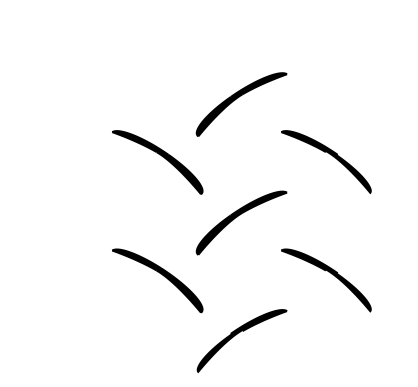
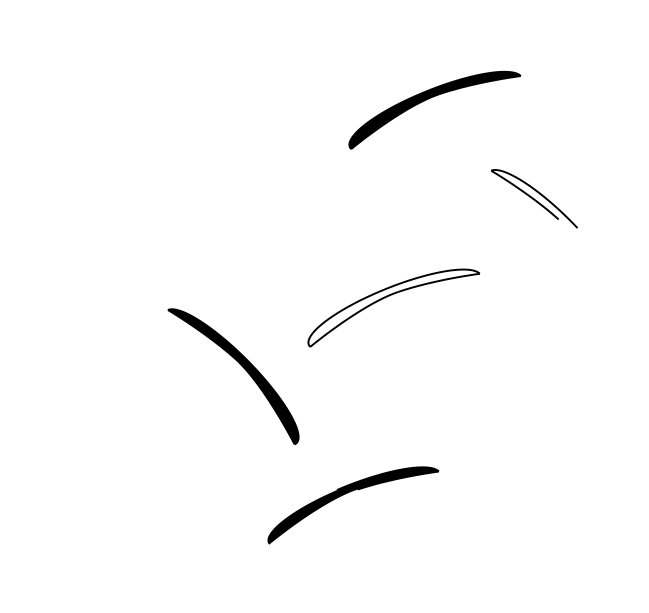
part: (162, 157) -> (283, 171), removed
fill: (326, 162) -> (556, 236), removed
fill: (241, 222) -> (393, 307), removed
part: (331, 274) -> (525, 425), removed

